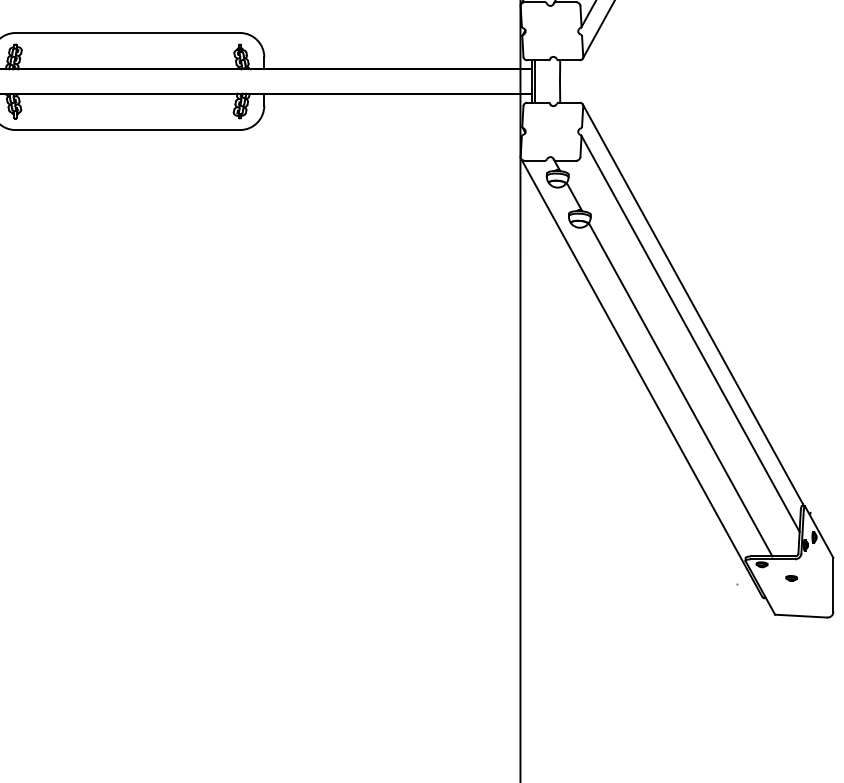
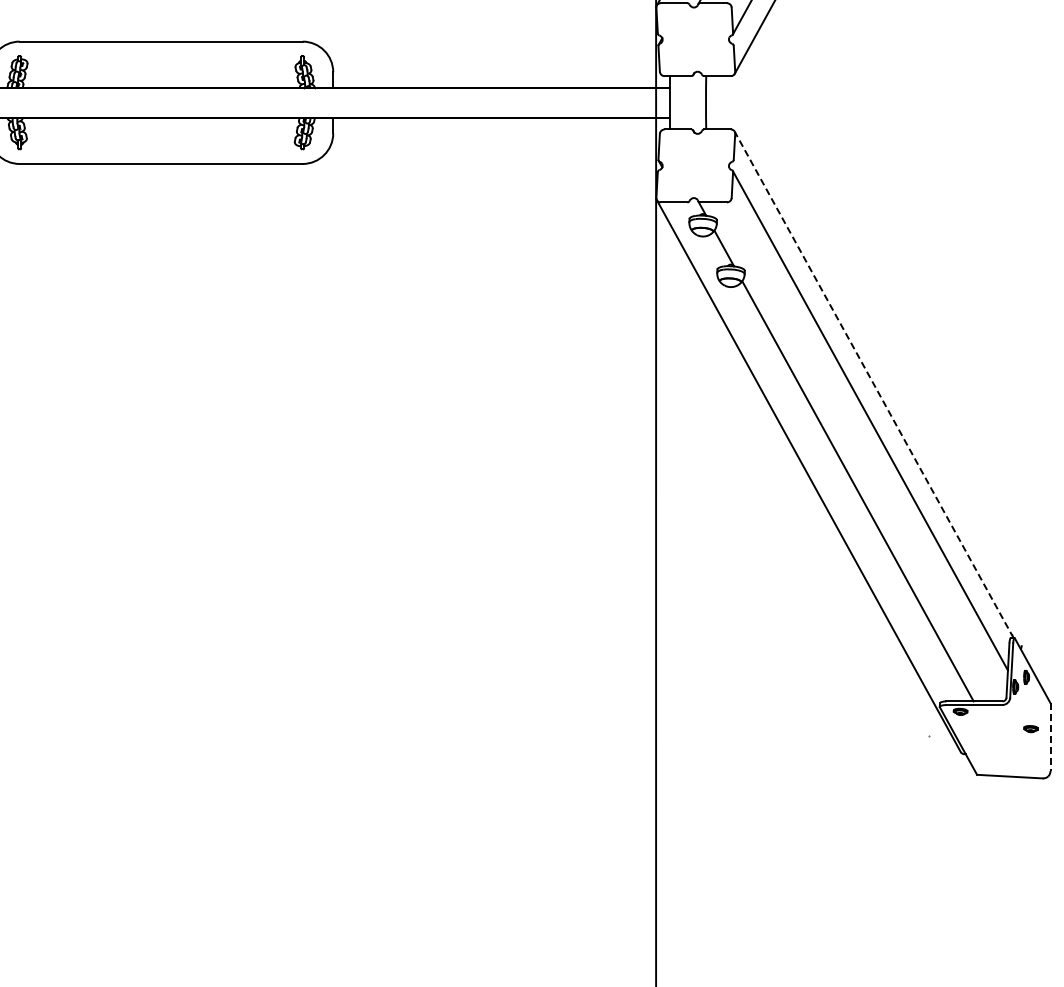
line: (534, 81) -> (673, 102), removed
line: (692, 305) -> (873, 384), solid -> dashed
part: (791, 578) -> (1030, 729), moved
line: (833, 585) -> (1050, 737), solid -> dashed

